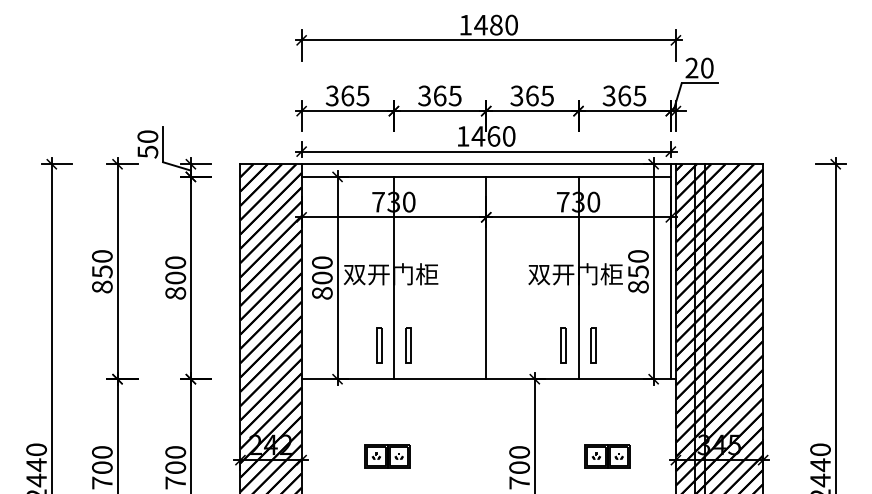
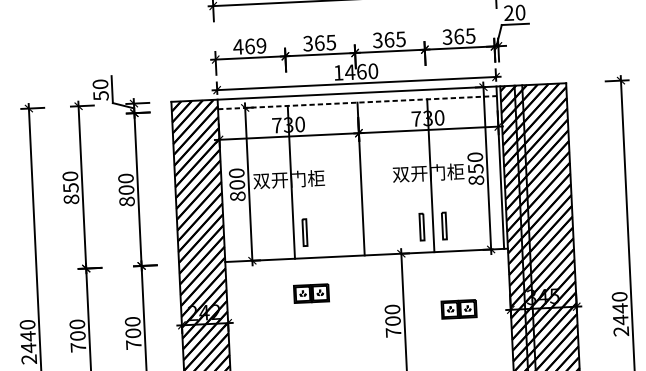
text: (347, 95) -> (249, 46), 365 -> 469
line: (486, 176) -> (357, 102), solid -> dashed
part: (379, 345) -> (282, 233), removed
part: (387, 456) -> (311, 293), moved

